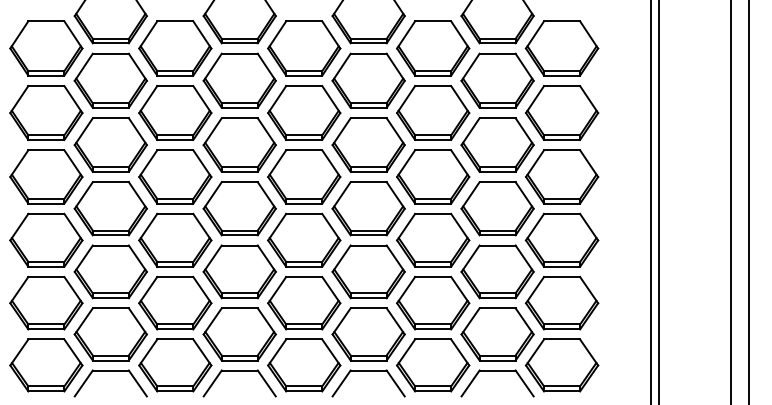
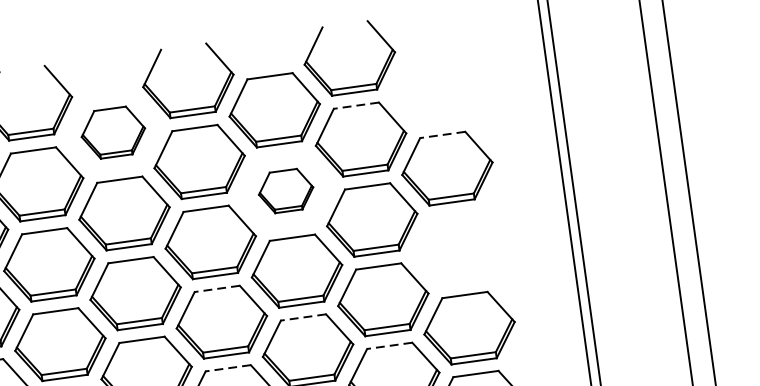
part: (304, 48) -> (113, 132), size x0.7
part: (561, 48) -> (435, 88), removed
line: (497, 53) -> (356, 105), solid -> dashed
line: (561, 86) -> (442, 135), solid -> dashed
part: (433, 112) -> (286, 190), size x0.6
part: (562, 176) -> (458, 248), removed
line: (368, 182) -> (217, 289), solid -> dashed
line: (432, 213) -> (302, 317), solid -> dashed
line: (368, 245) -> (228, 368), solid -> dashed
line: (497, 245) -> (389, 345), solid -> dashed

